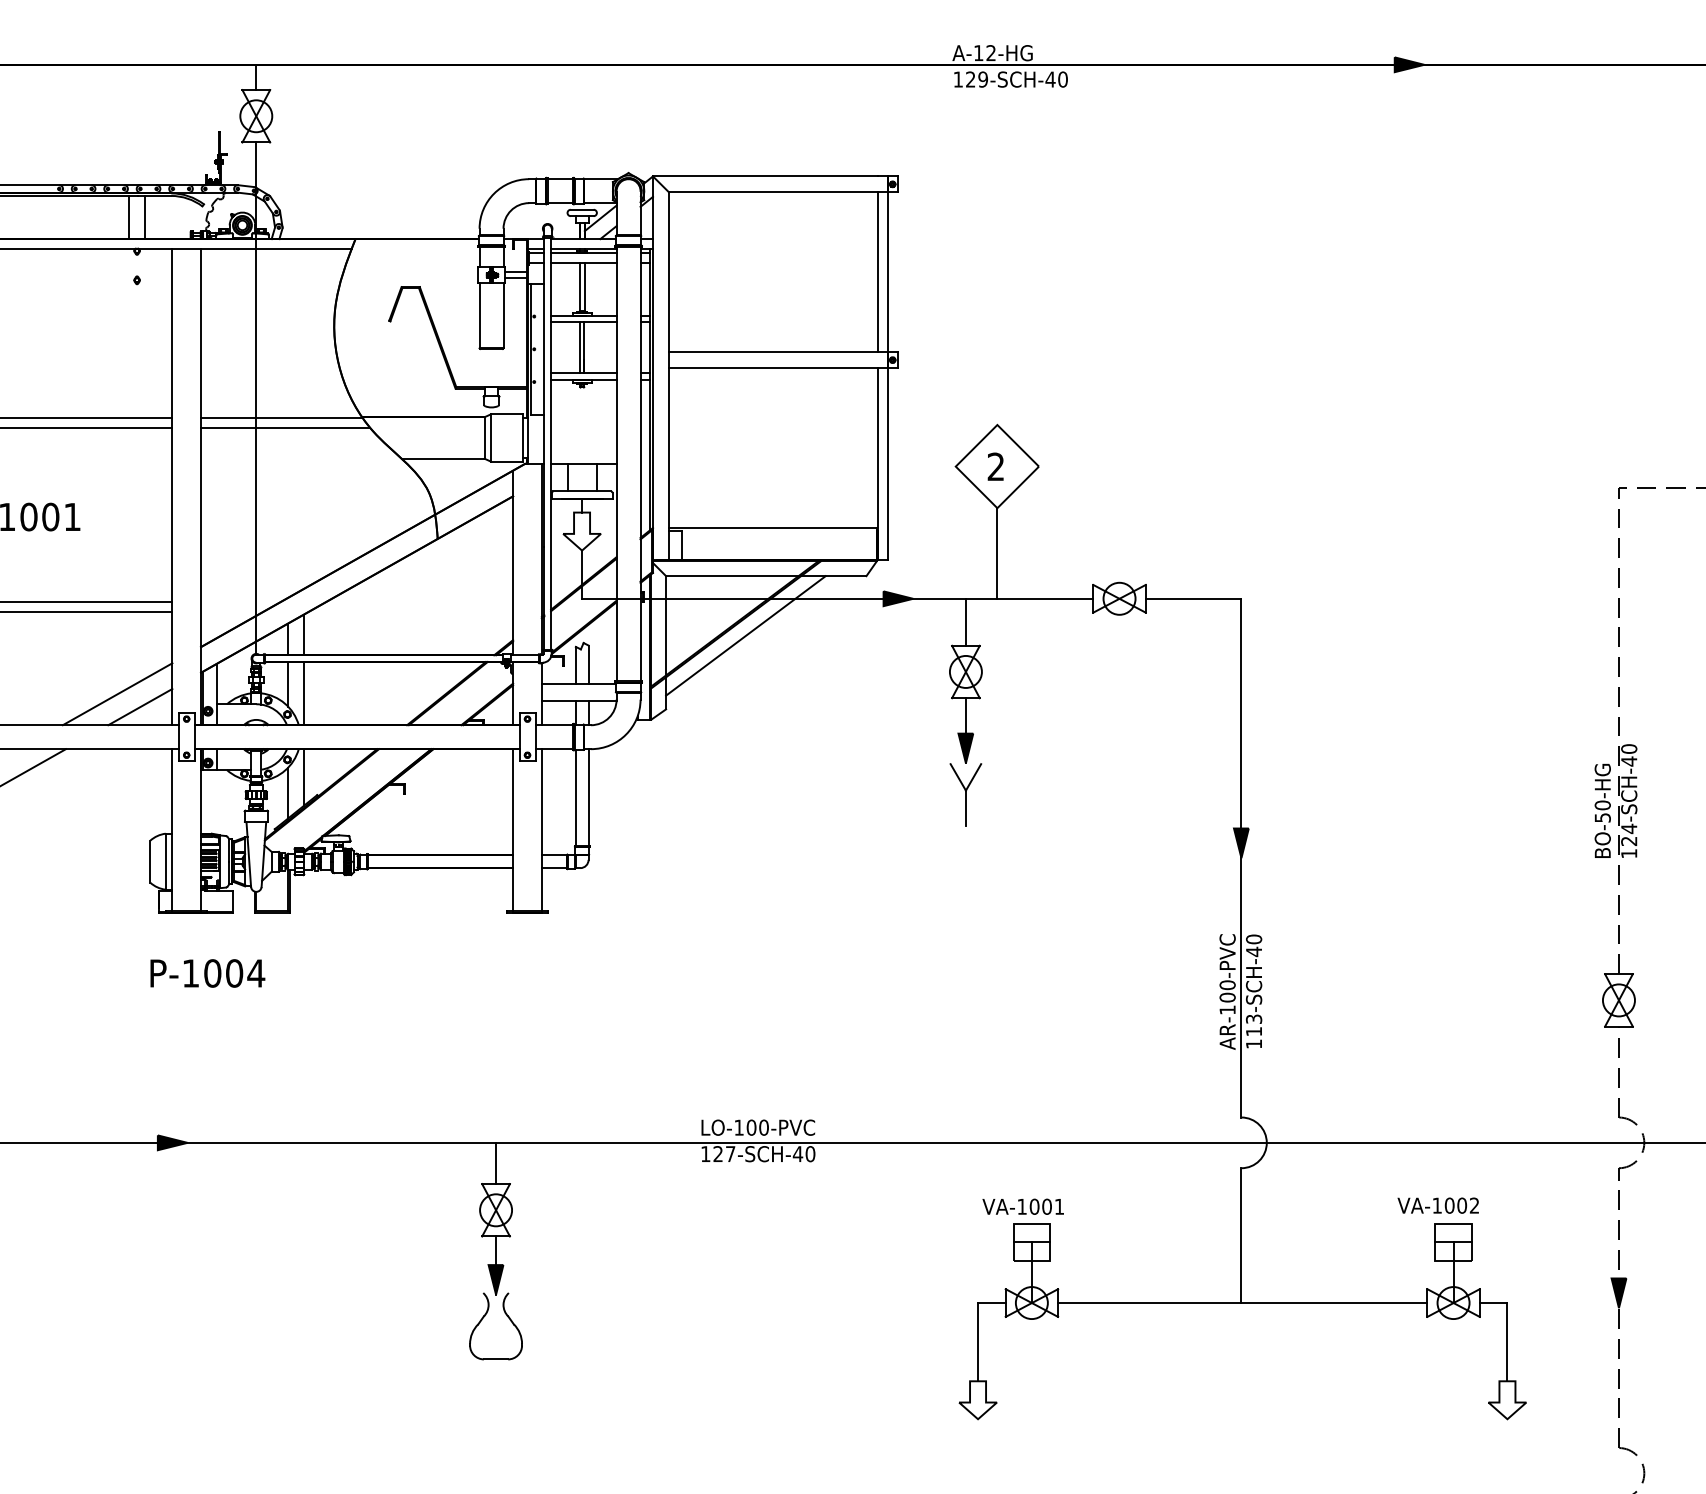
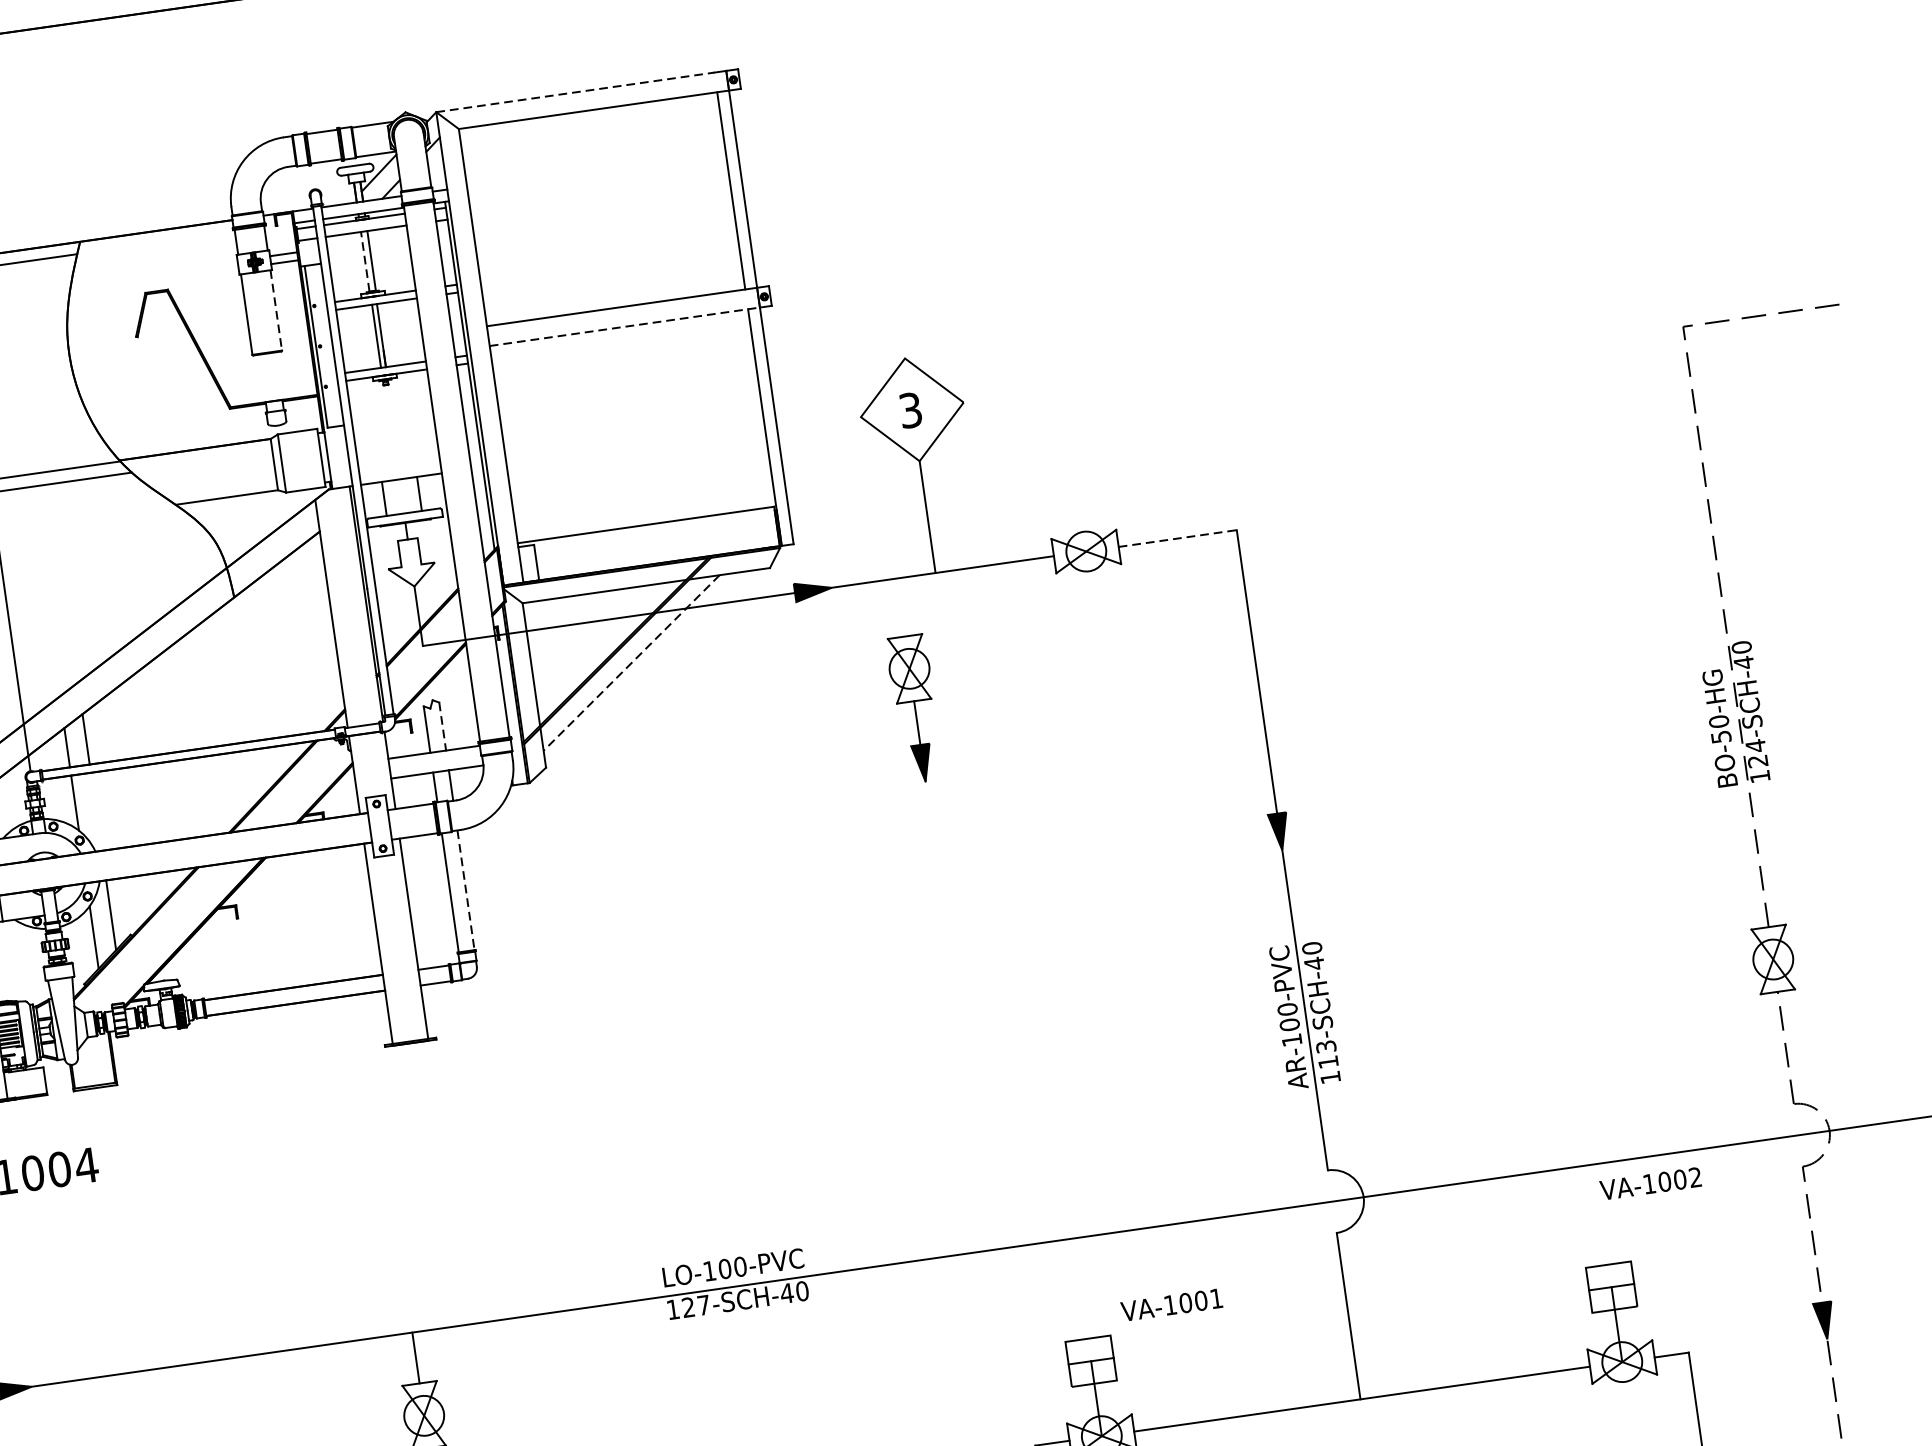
line: (765, 176) -> (575, 92), solid -> dashed
line: (579, 286) -> (364, 260), solid -> dashed
line: (503, 315) -> (276, 310), solid -> dashed
line: (778, 368) -> (624, 327), solid -> dashed
text: (995, 466) -> (909, 410), 2 -> 3
line: (1193, 598) -> (1177, 538), solid -> dashed
line: (965, 621) -> (900, 606), removed
line: (745, 635) -> (631, 662), solid -> dashed
line: (588, 665) -> (442, 727), solid -> dashed
line: (304, 693) -> (96, 811), removed
part: (965, 794) -> (930, 820), removed
line: (588, 797) -> (465, 890), solid -> dashed
text: (1437, 1205) -> (1649, 1183), moved
text: (1022, 1206) -> (1170, 1304), moved

